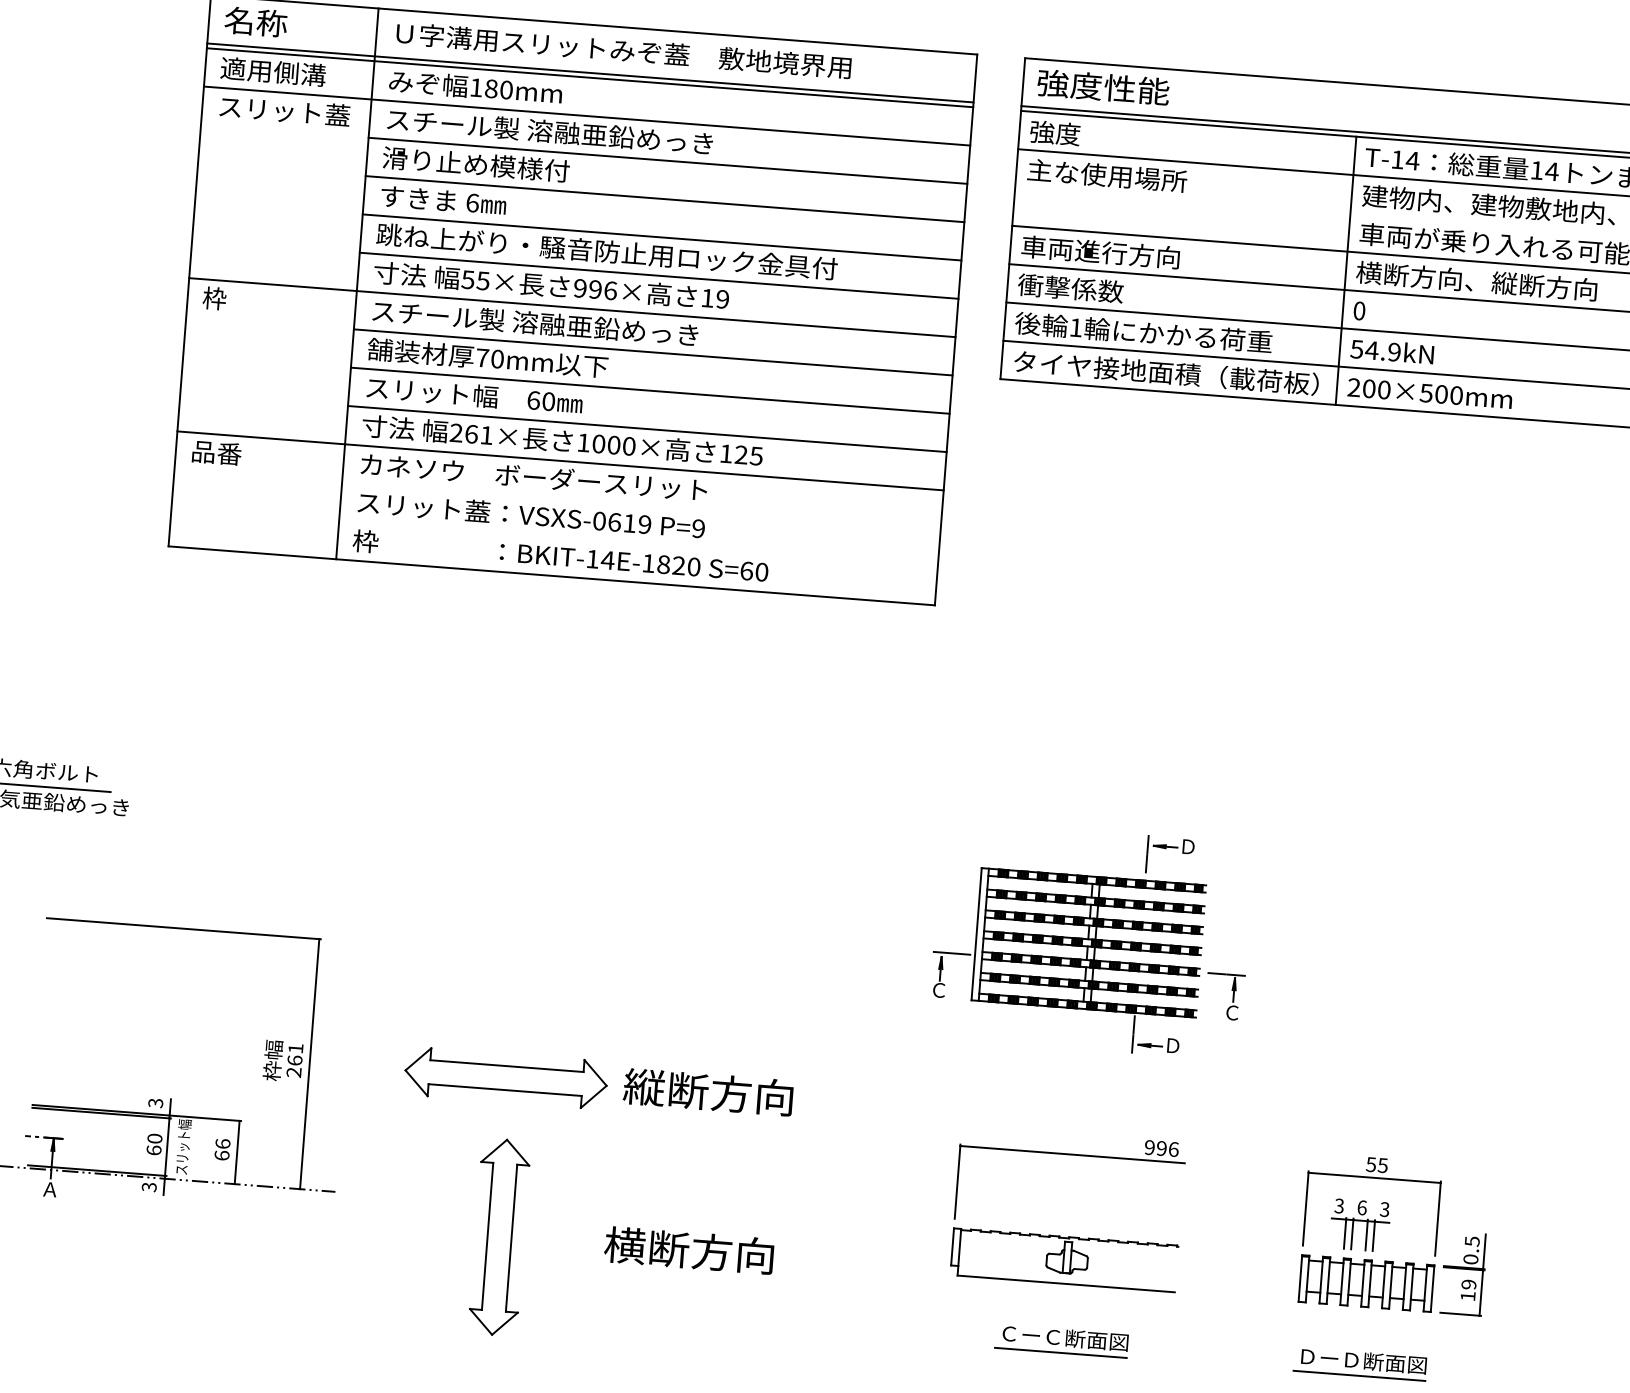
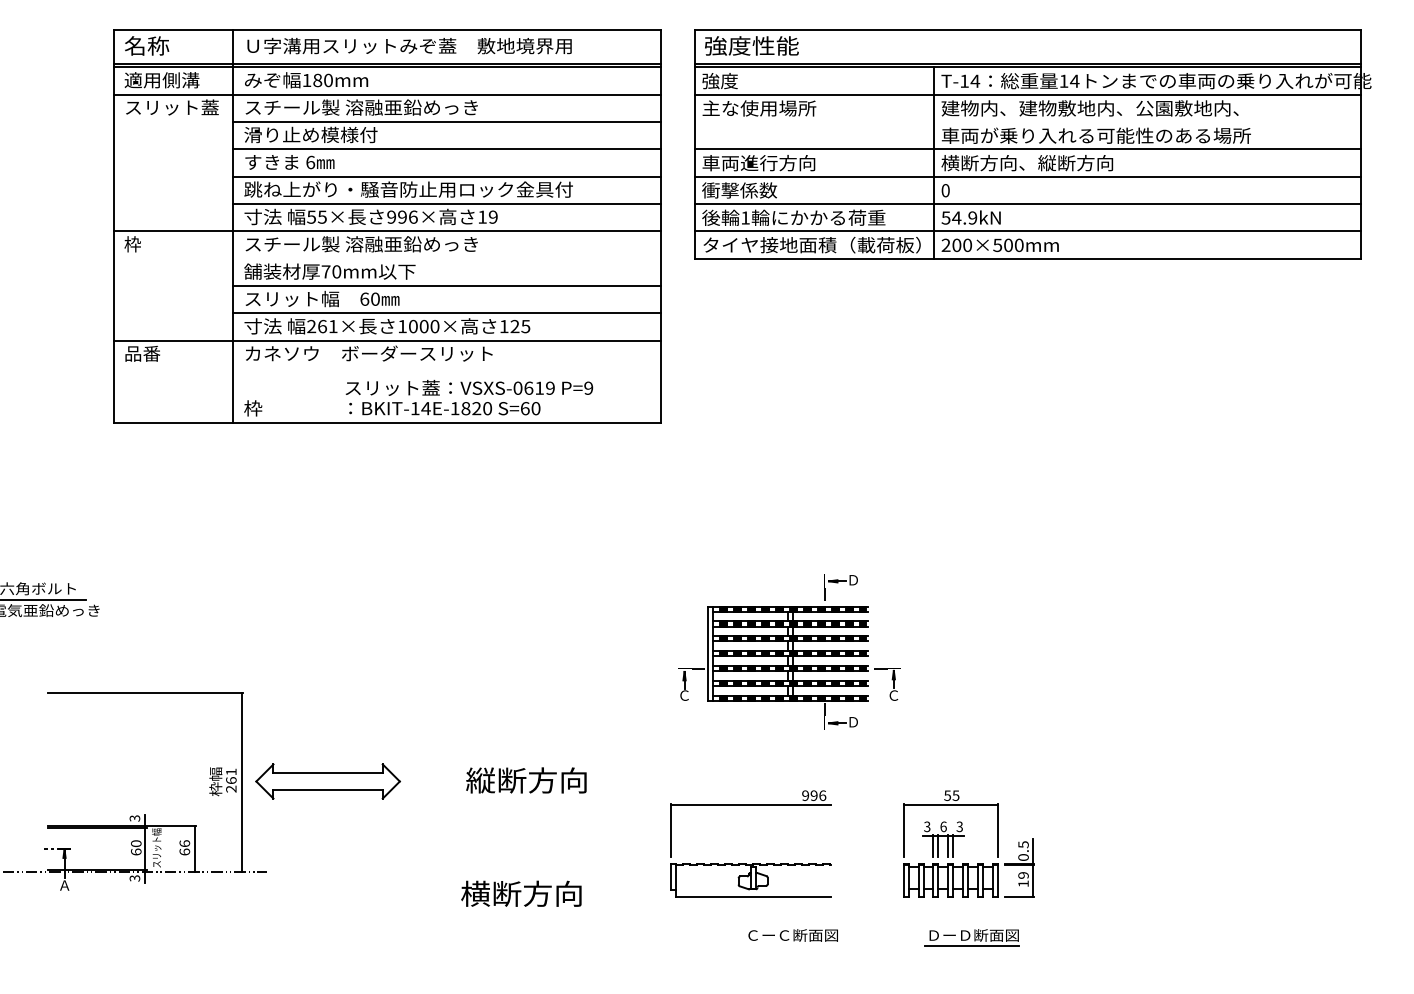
line: (652, 352) -> (446, 258), removed
text: (531, 514) -> (469, 387), moved
part: (505, 1078) -> (327, 781), moved
part: (1390, 1223) -> (964, 836), moved
part: (500, 1236) -> (386, 894), removed
part: (1068, 1236) -> (752, 863), moved
line: (1060, 1353) -> (790, 946), removed
part: (1359, 1363) -> (971, 937), moved

